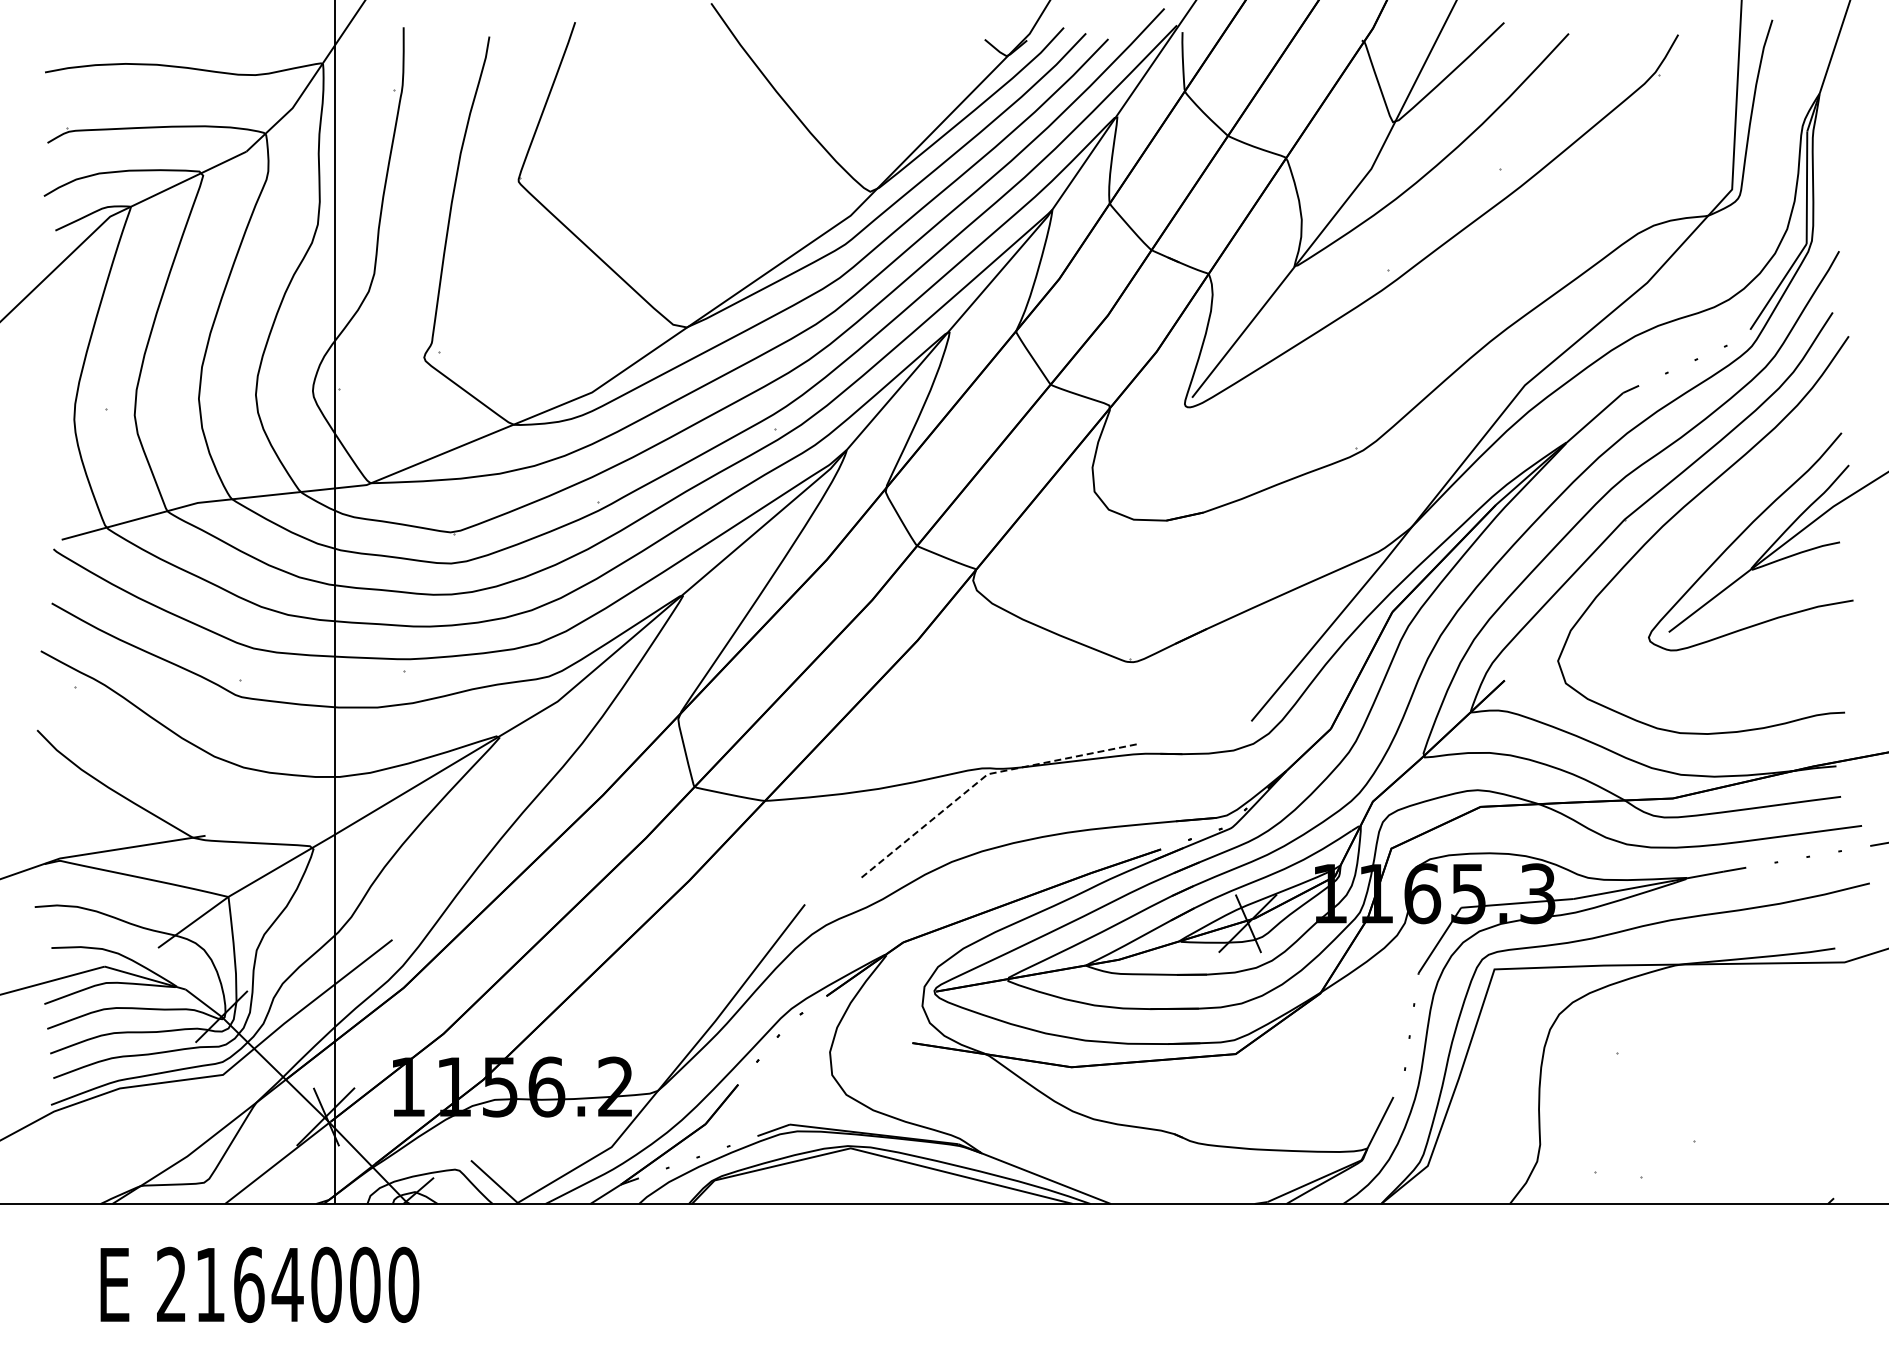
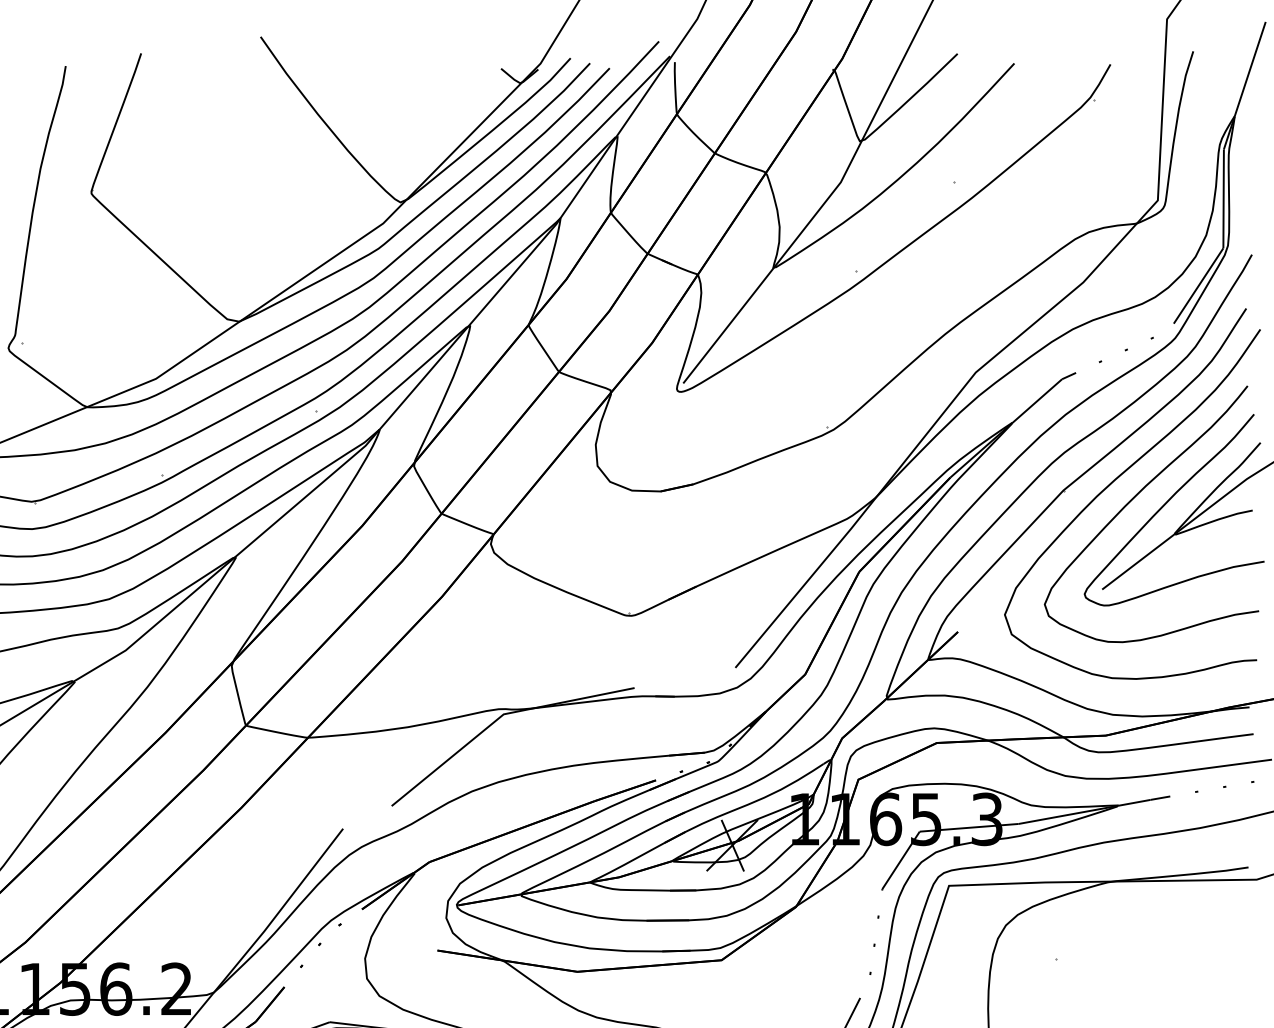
curve: (1706, 527) -> (1135, 497), added
line: (983, 778) -> (499, 718), dashed -> solid

